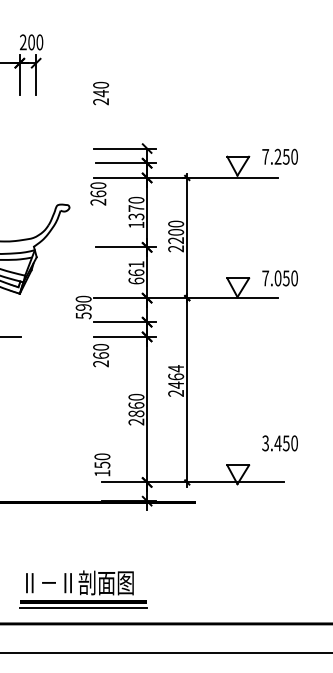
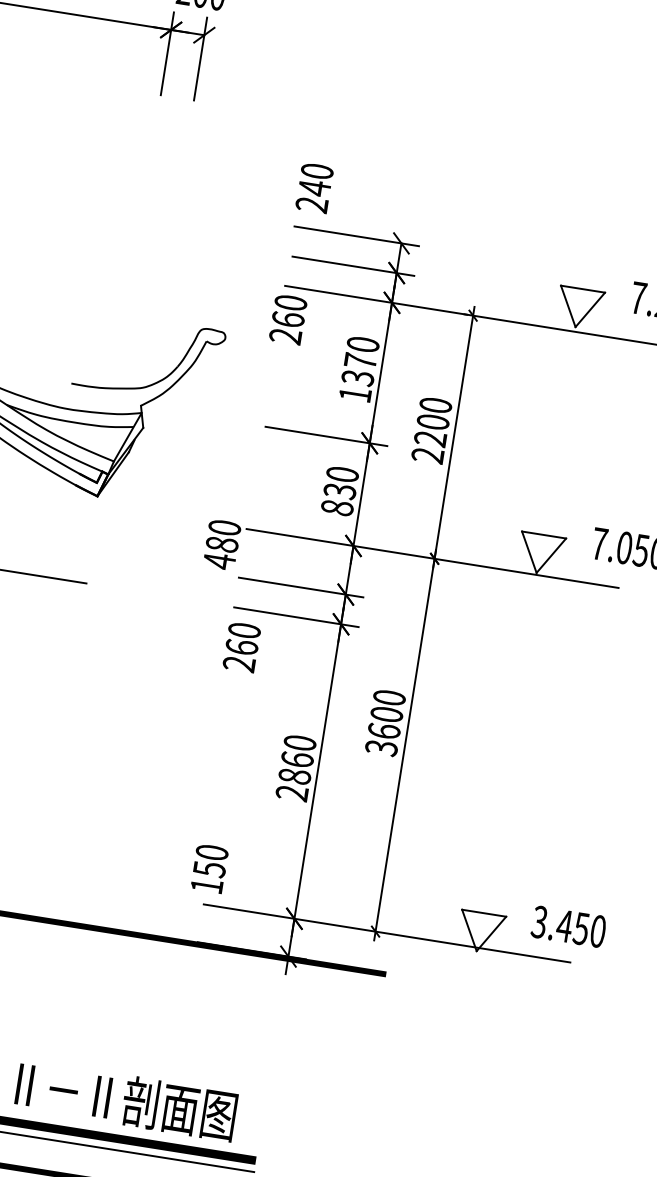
text: (101, 93) -> (315, 188), moved
text: (136, 272) -> (340, 490), 661 -> 830
text: (83, 311) -> (220, 552), 590 -> 480
text: (176, 380) -> (386, 721), 2464 -> 3600
text: (279, 443) -> (567, 926), moved

